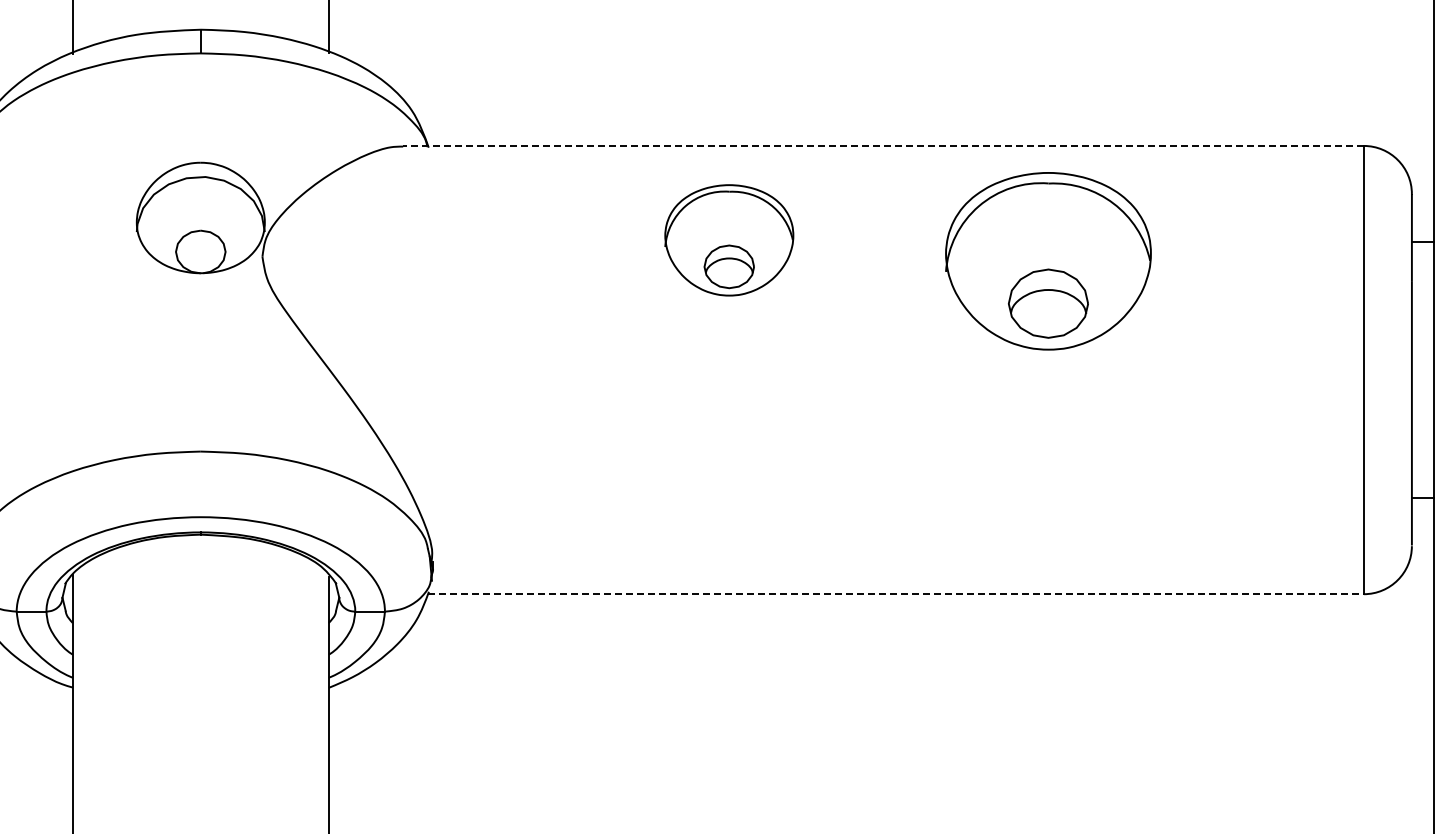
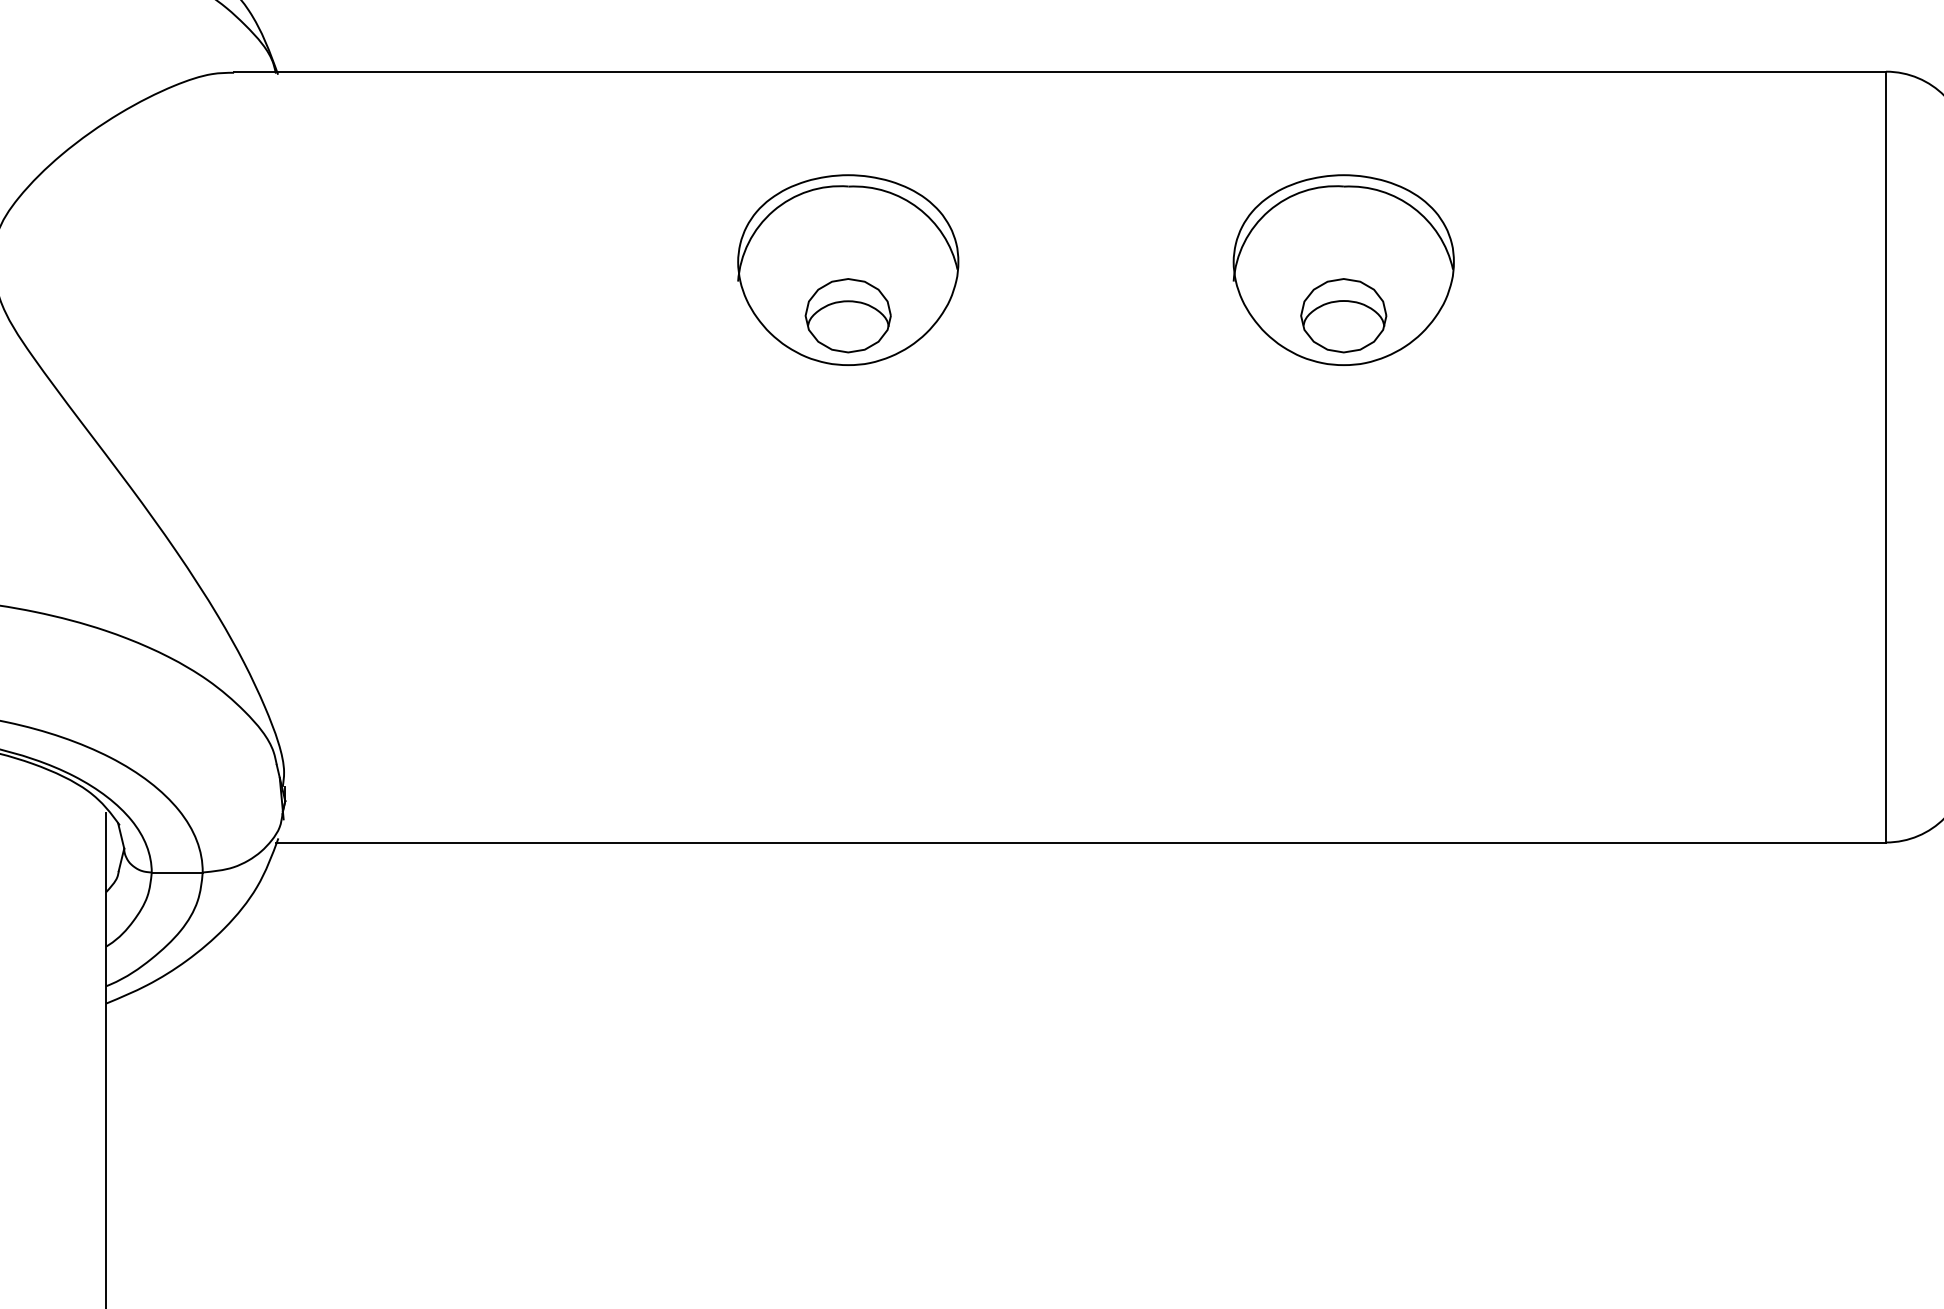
line: (883, 145) -> (1060, 70), dashed -> solid
part: (729, 240) -> (848, 270), moved
part: (1048, 261) -> (1343, 270), size x0.62
line: (896, 594) -> (1082, 843), dashed -> solid

